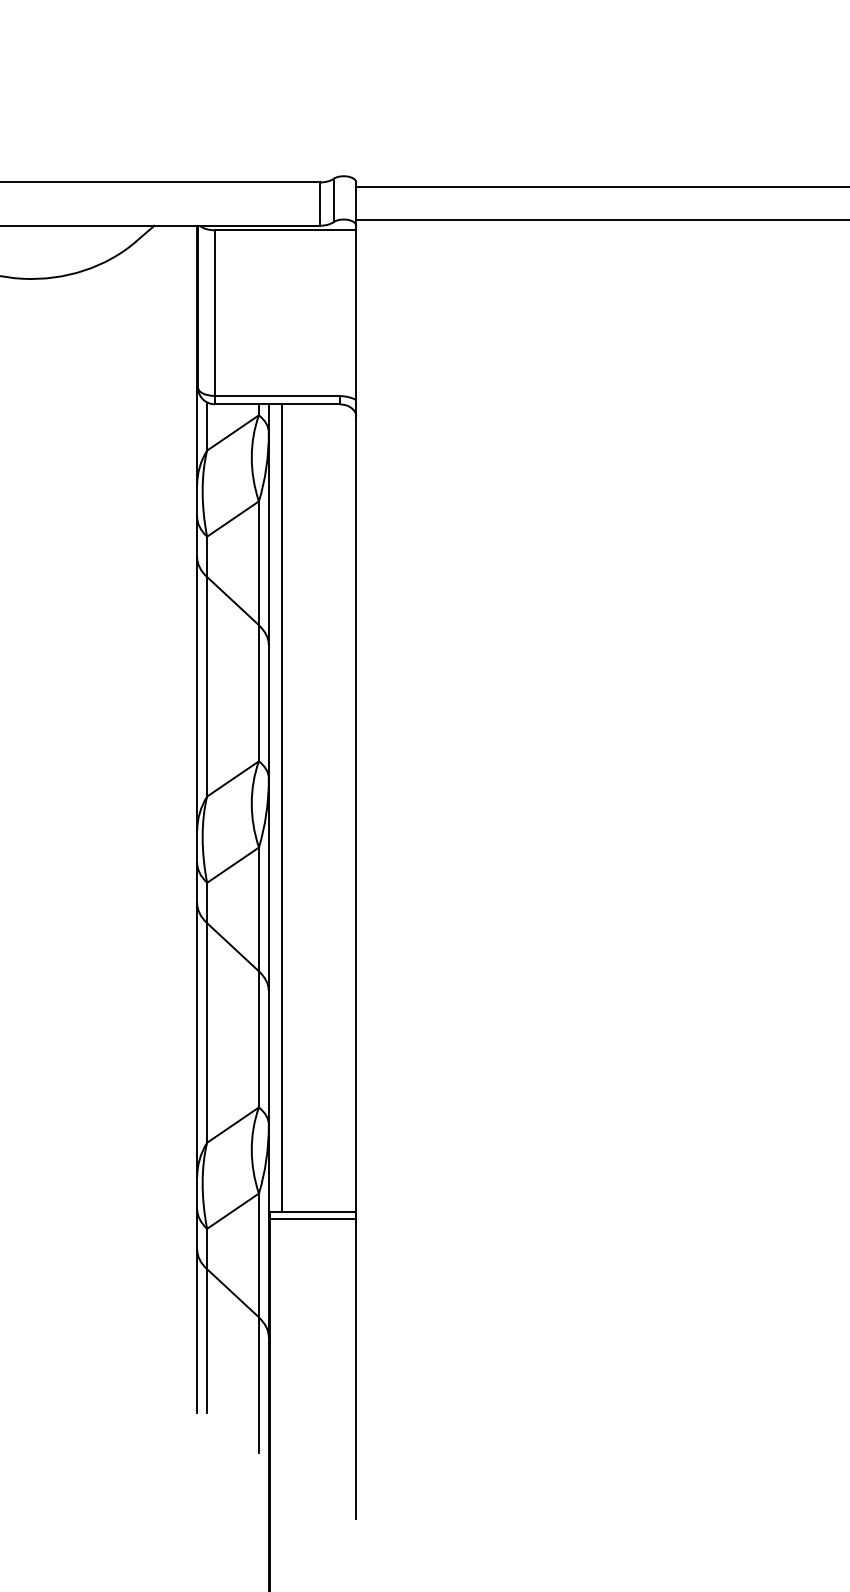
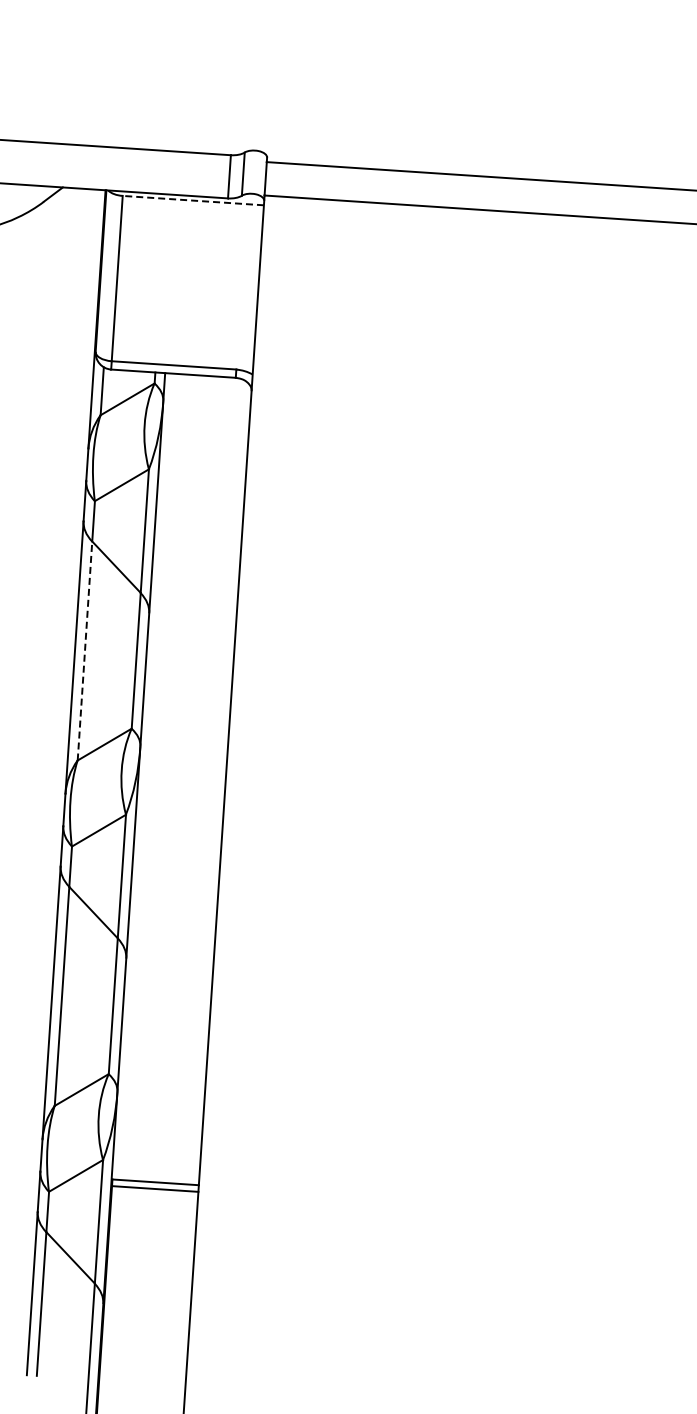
line: (285, 230) -> (193, 200), solid -> dashed
line: (207, 686) -> (85, 650), solid -> dashed
line: (282, 808) -> (152, 777), removed

